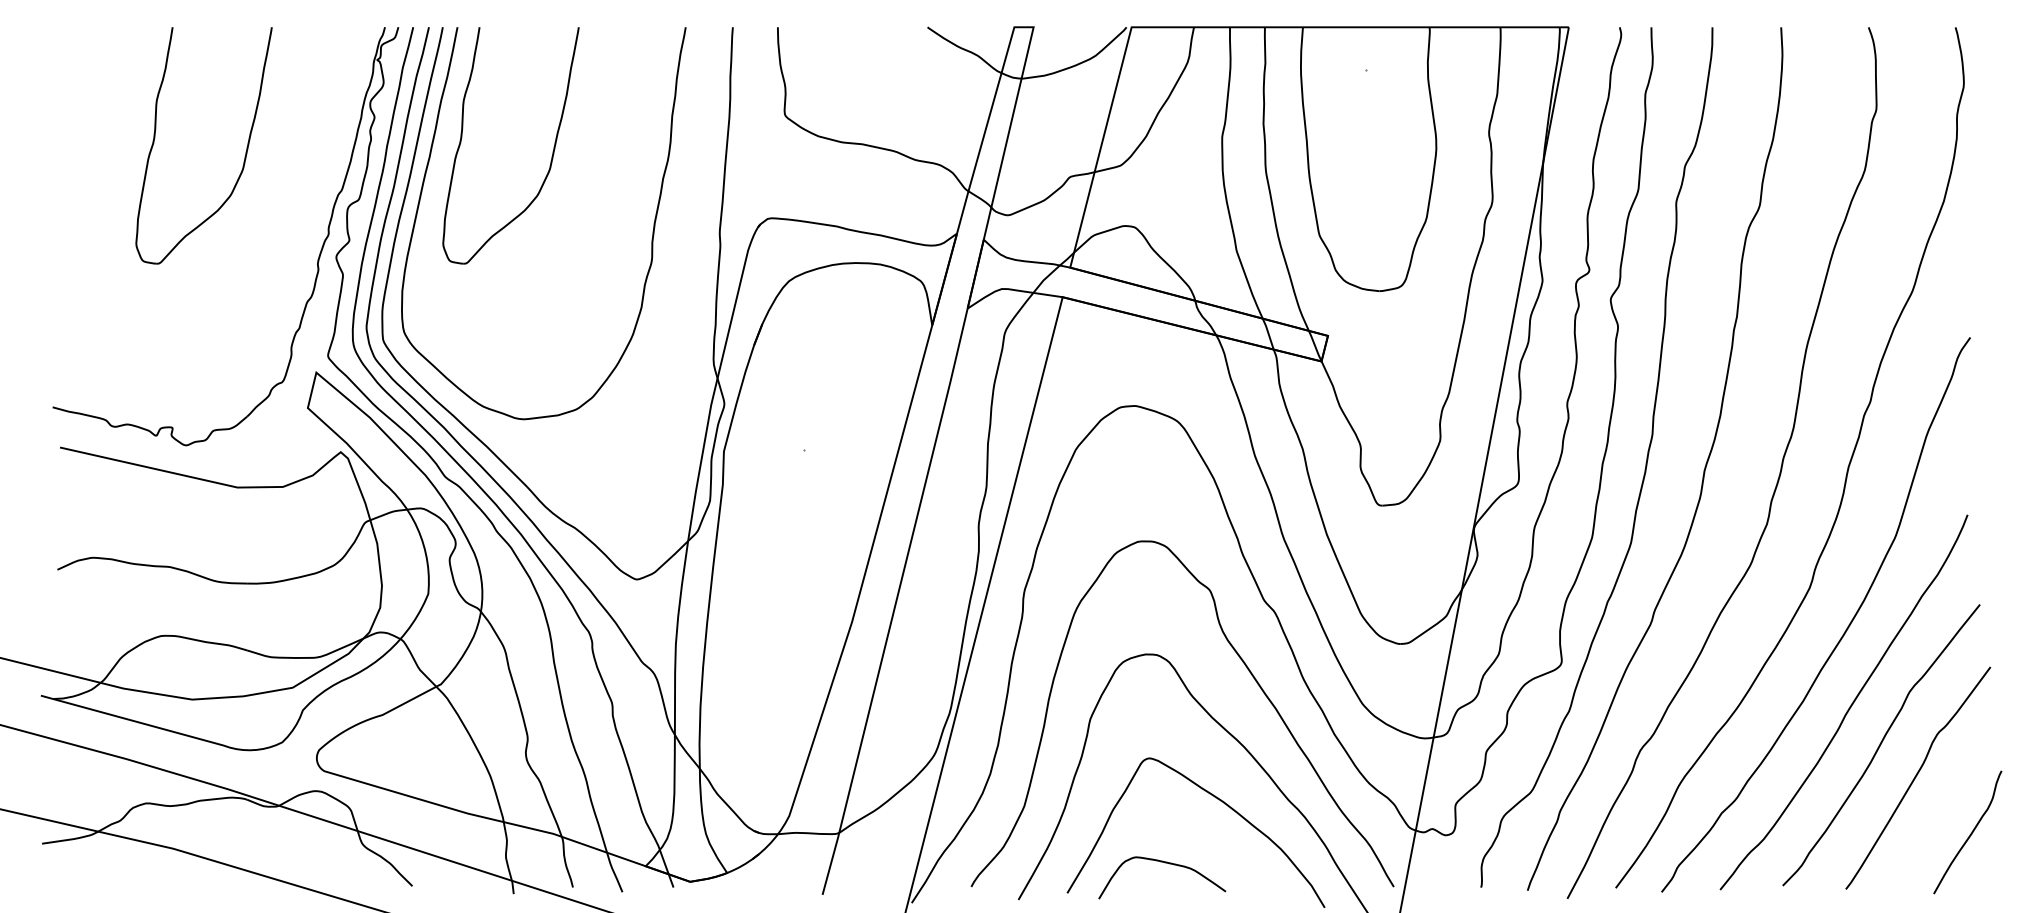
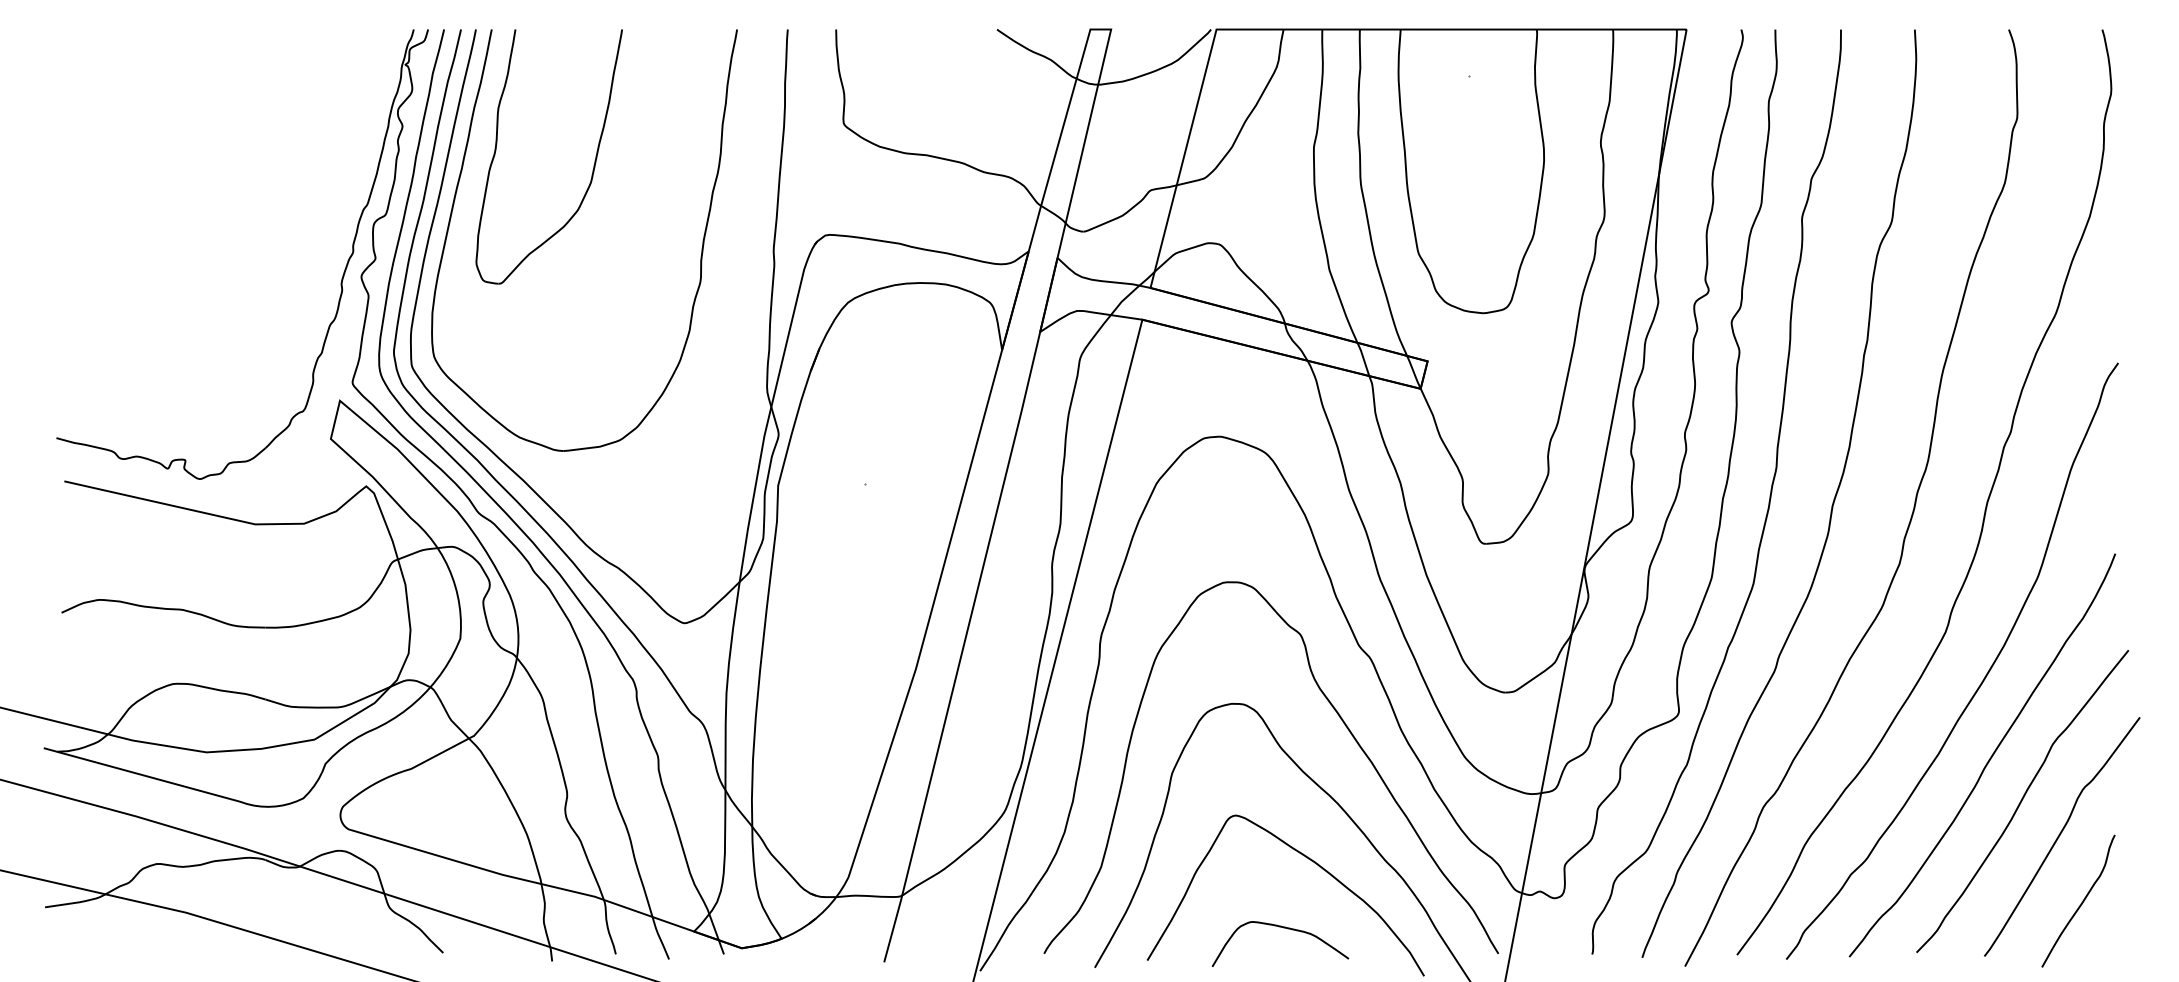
part: (245, 153) -> (263, 165), removed
curve: (1970, 833) -> (2081, 902), moved
curve: (1165, 863) -> (1283, 928), moved

